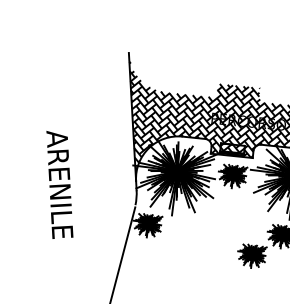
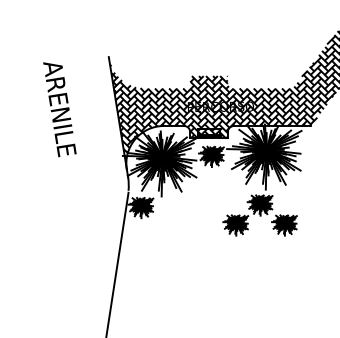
text: (59, 185) -> (59, 109), moved

